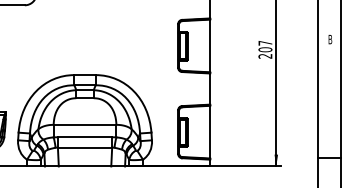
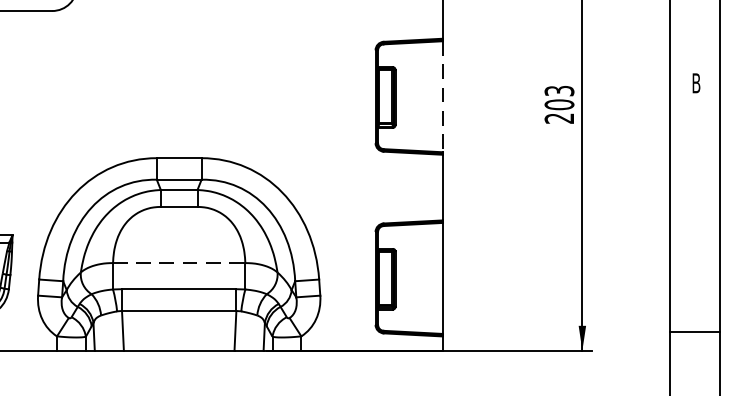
text: (265, 42) -> (559, 89), 207 -> 203
line: (210, 46) -> (443, 97), solid -> dashed
line: (85, 124) -> (180, 262), solid -> dashed

